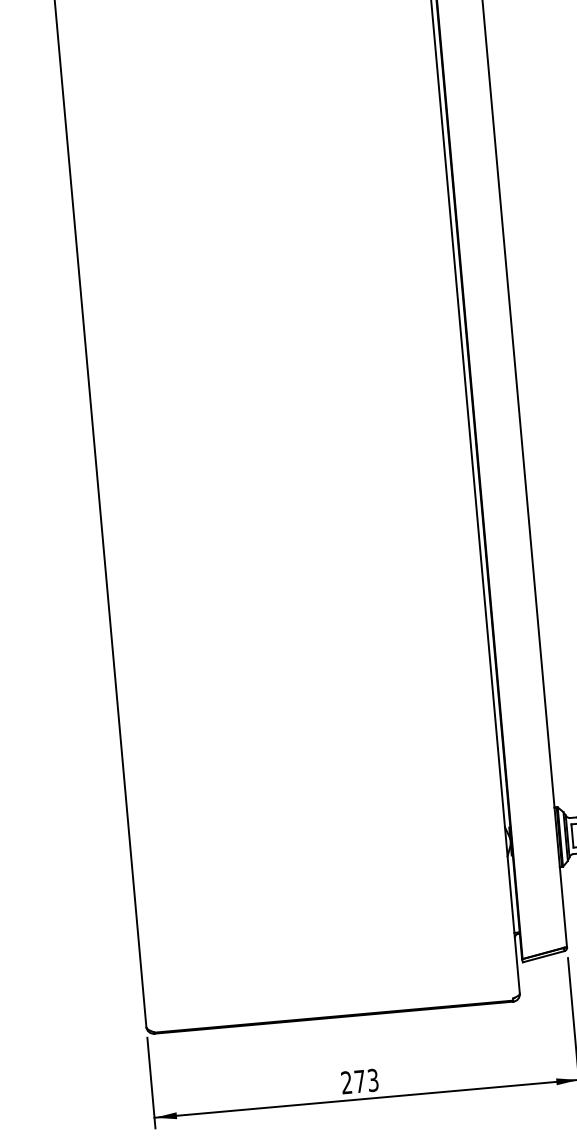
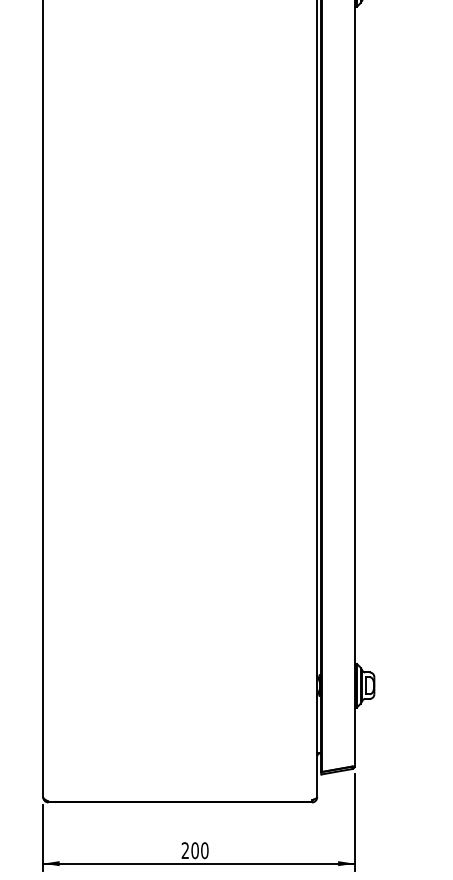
text: (365, 1080) -> (199, 850), 273 -> 200

